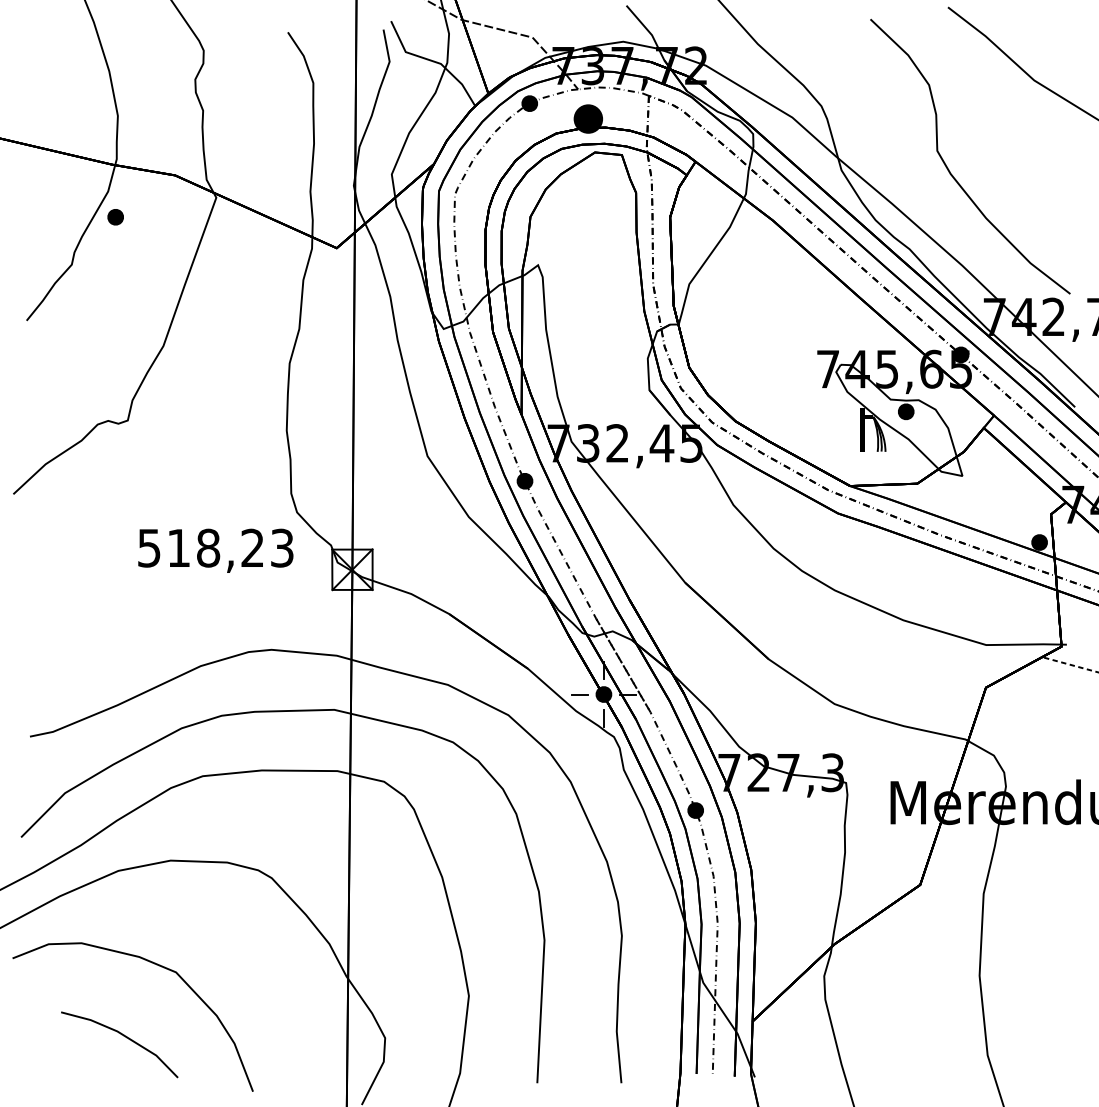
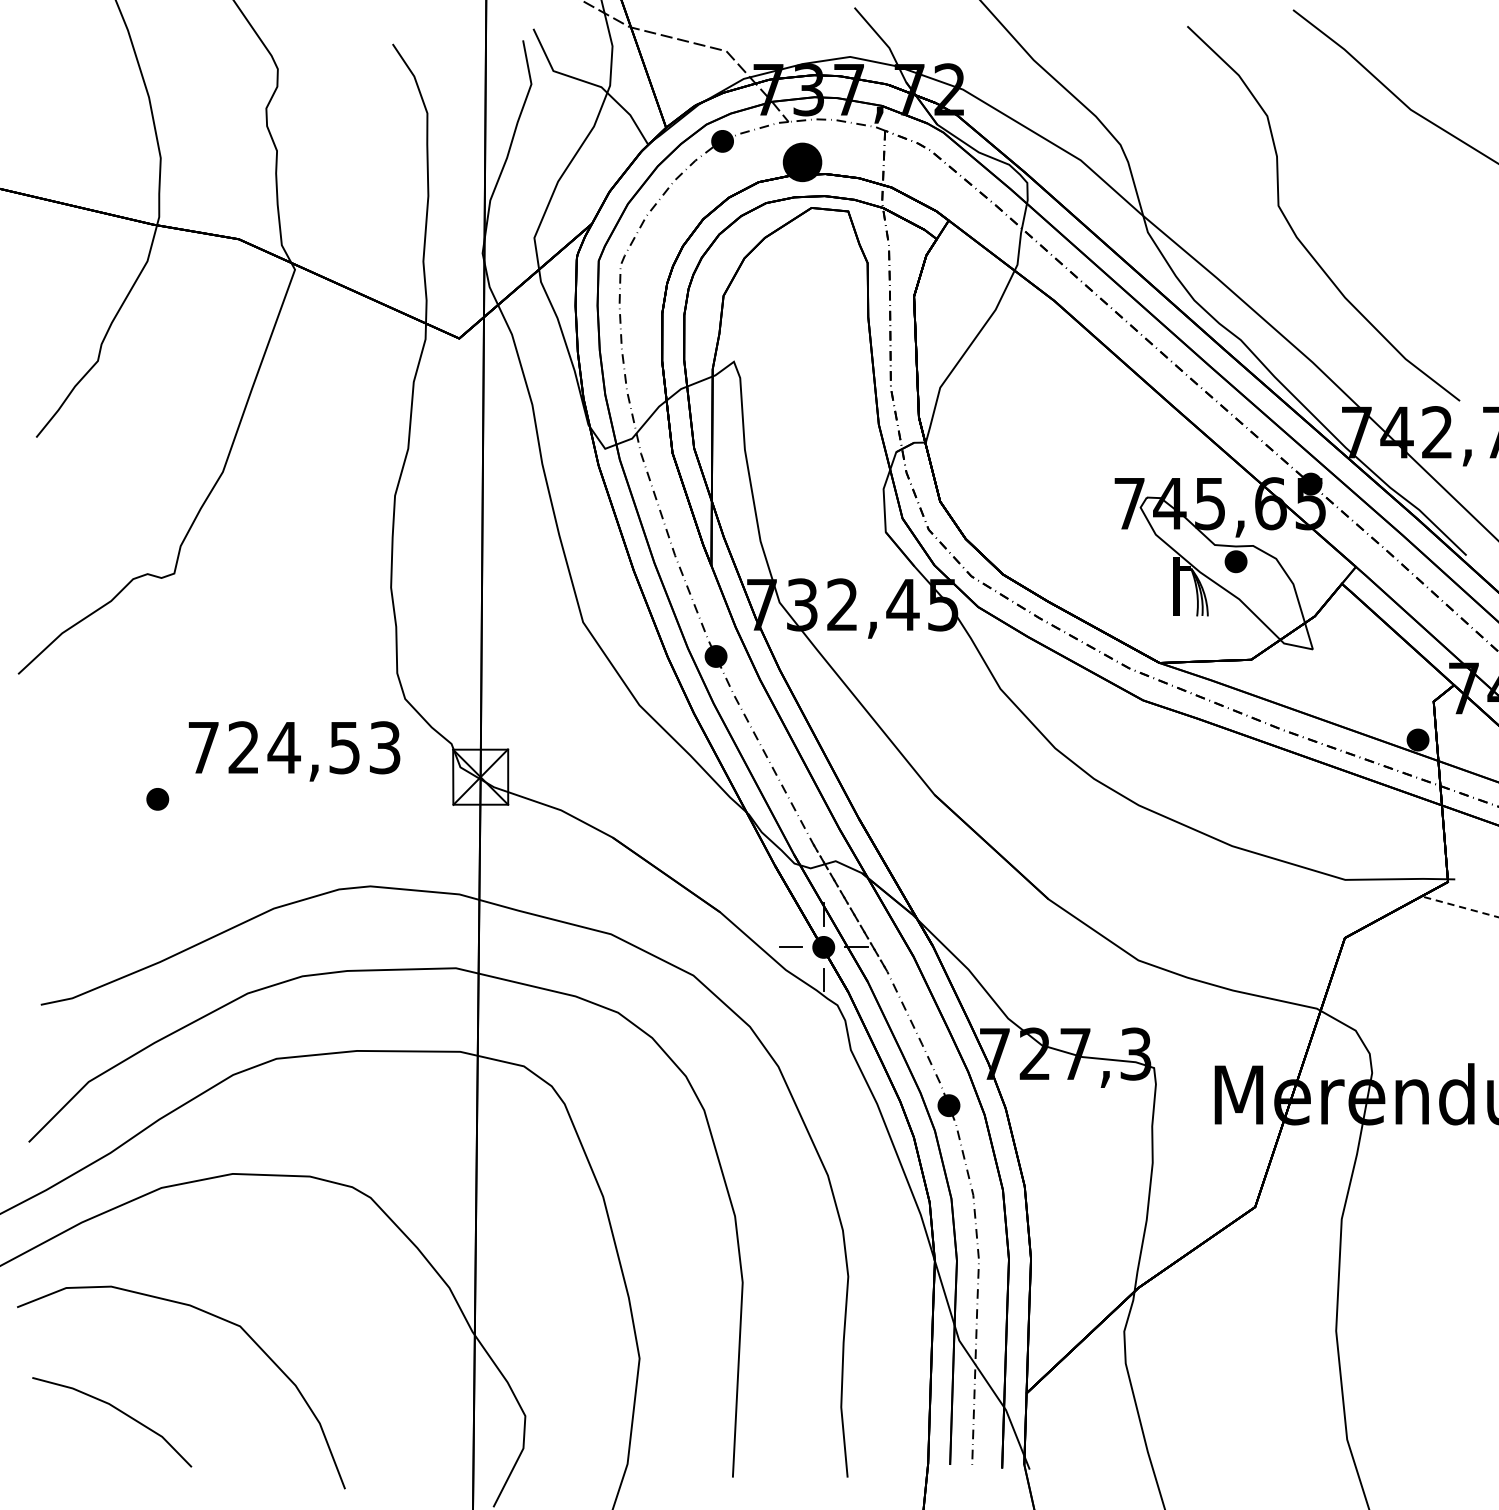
part: (115, 217) -> (157, 799), moved
text: (200, 548) -> (273, 747), 518,23 -> 724,53
line: (125, 1037) -> (120, 1412), moved

